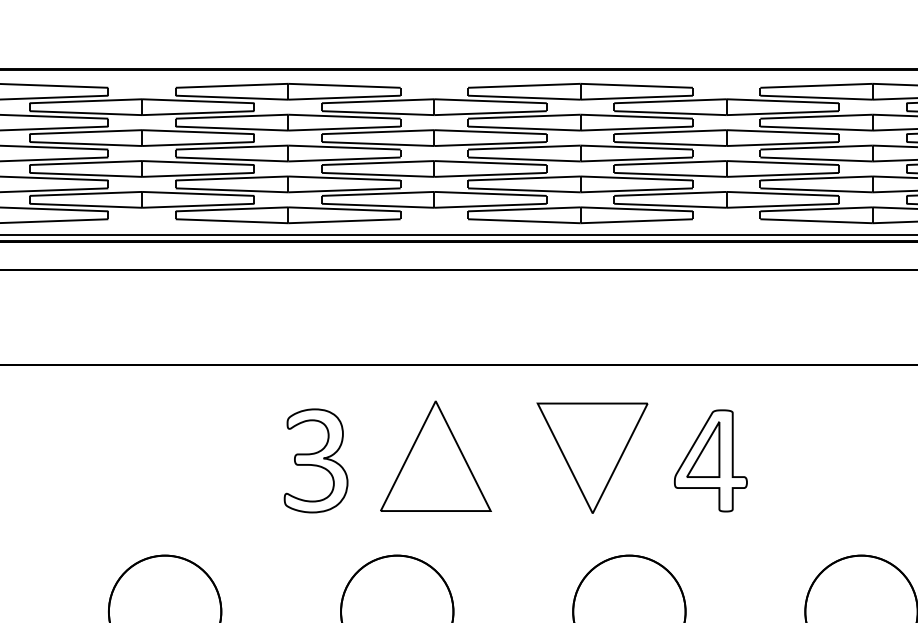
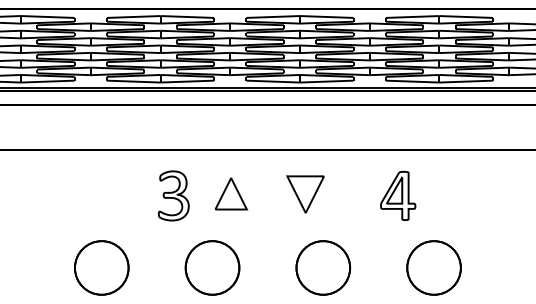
part: (436, 455) -> (231, 193), size x0.6
part: (592, 457) -> (305, 194), size x0.7
part: (711, 459) -> (398, 195), moved

